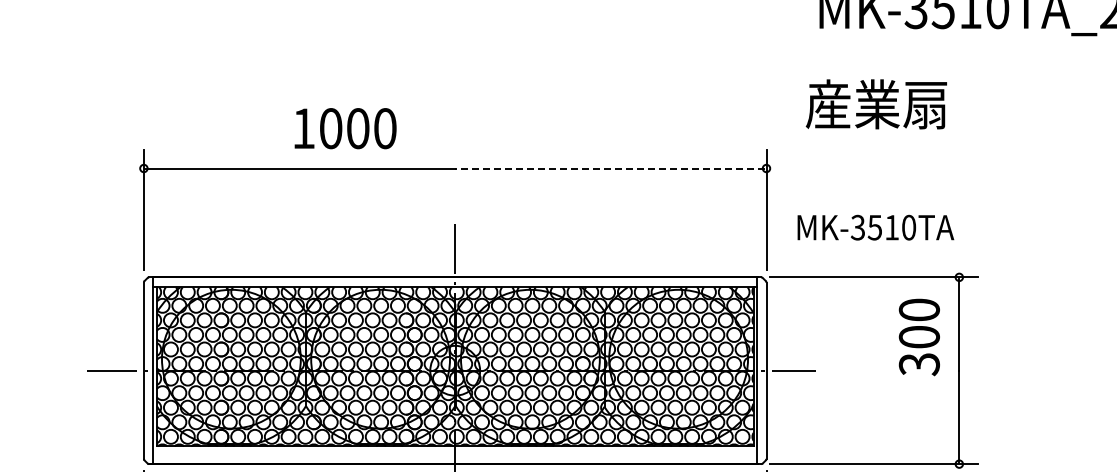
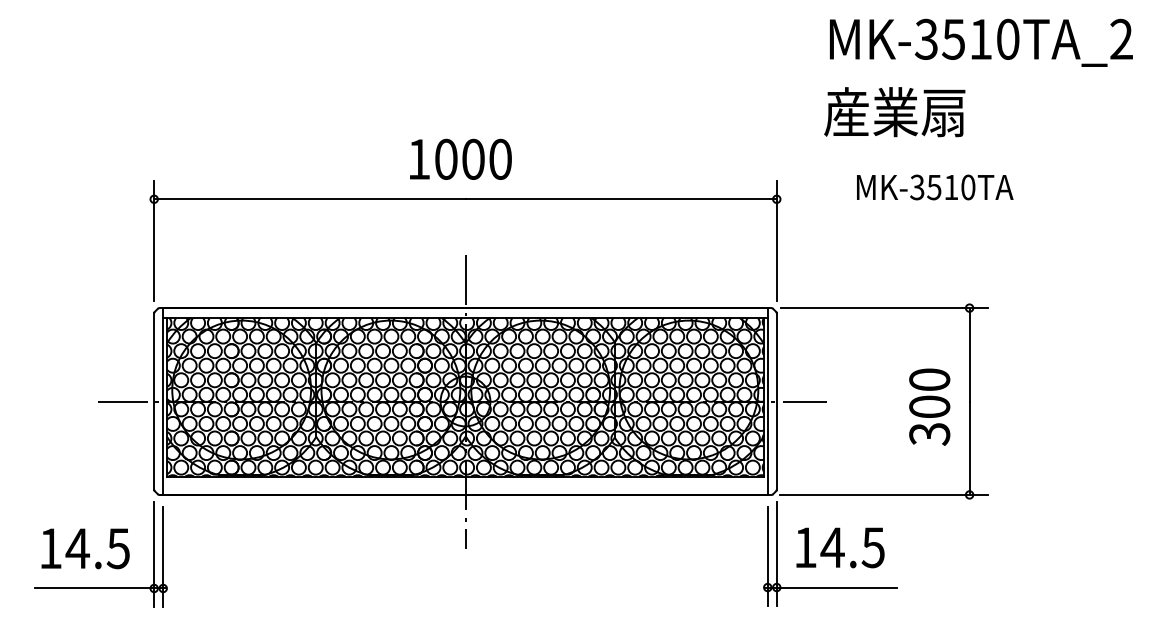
text: (876, 104) -> (894, 112), moved
text: (345, 127) -> (460, 158), moved
line: (610, 168) -> (620, 199), dashed -> solid
text: (876, 227) -> (935, 187), moved
text: (919, 336) -> (929, 406), moved

